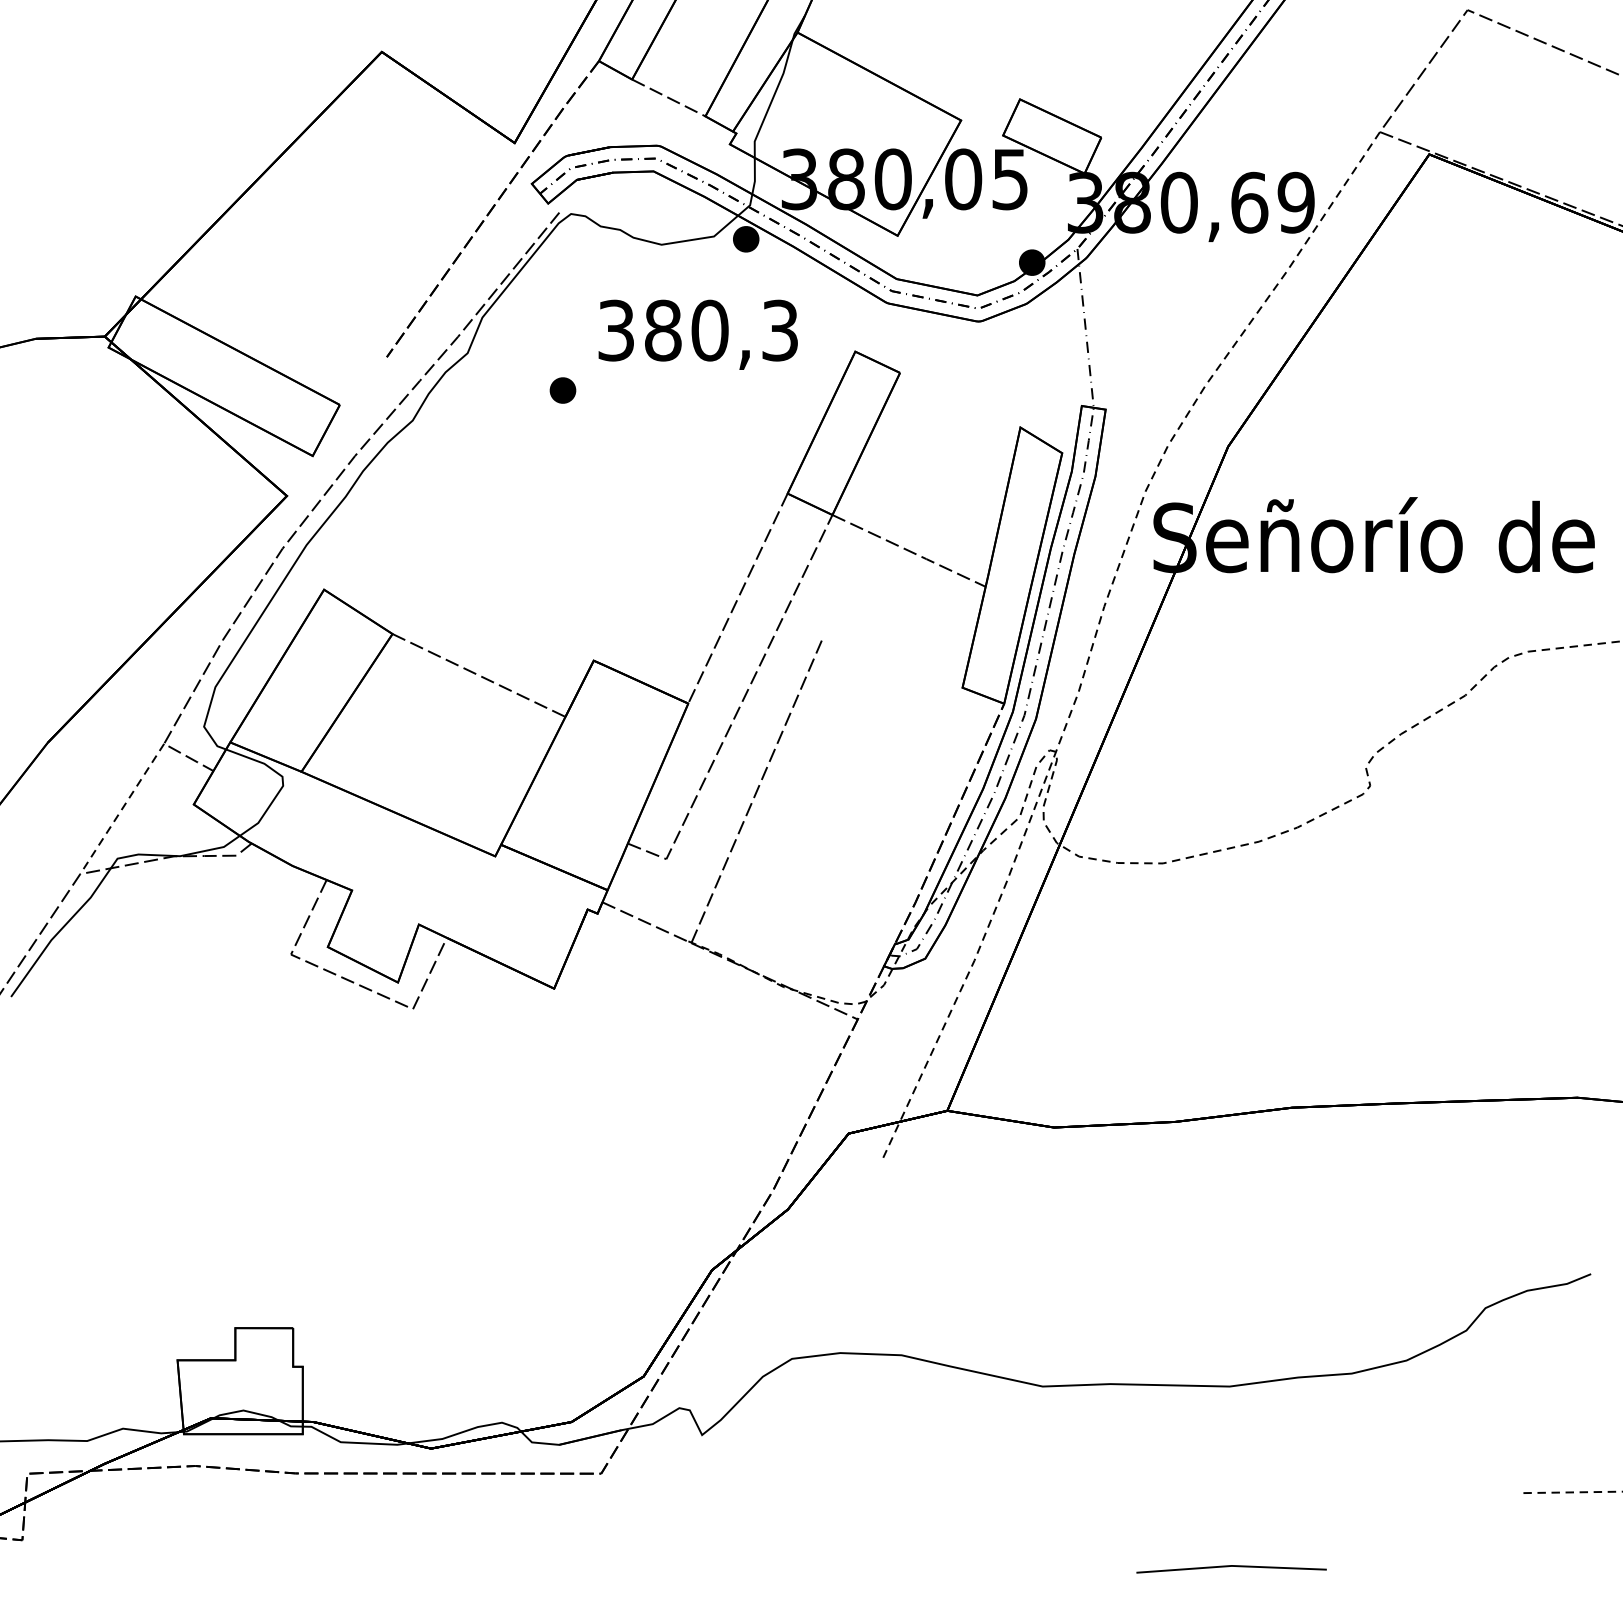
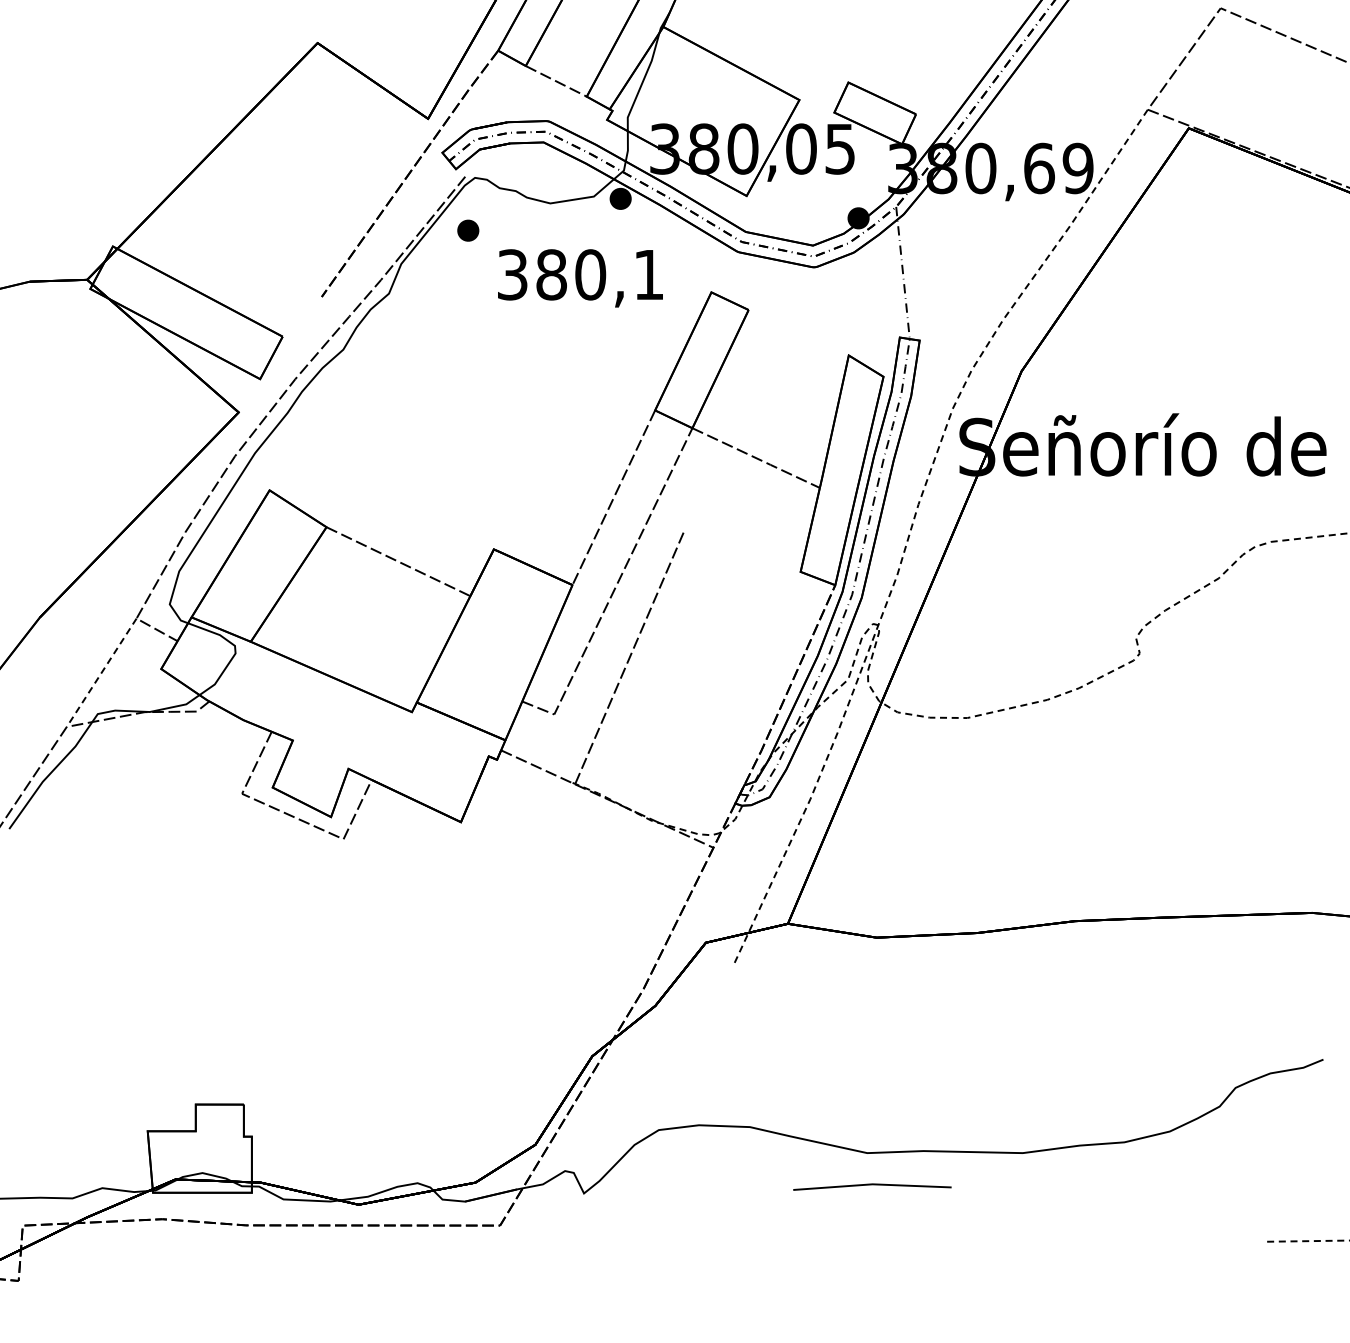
text: (779, 330) -> (648, 274), 380,3 -> 380,1
part: (563, 390) -> (468, 230), moved
line: (1231, 1567) -> (872, 1185), moved

